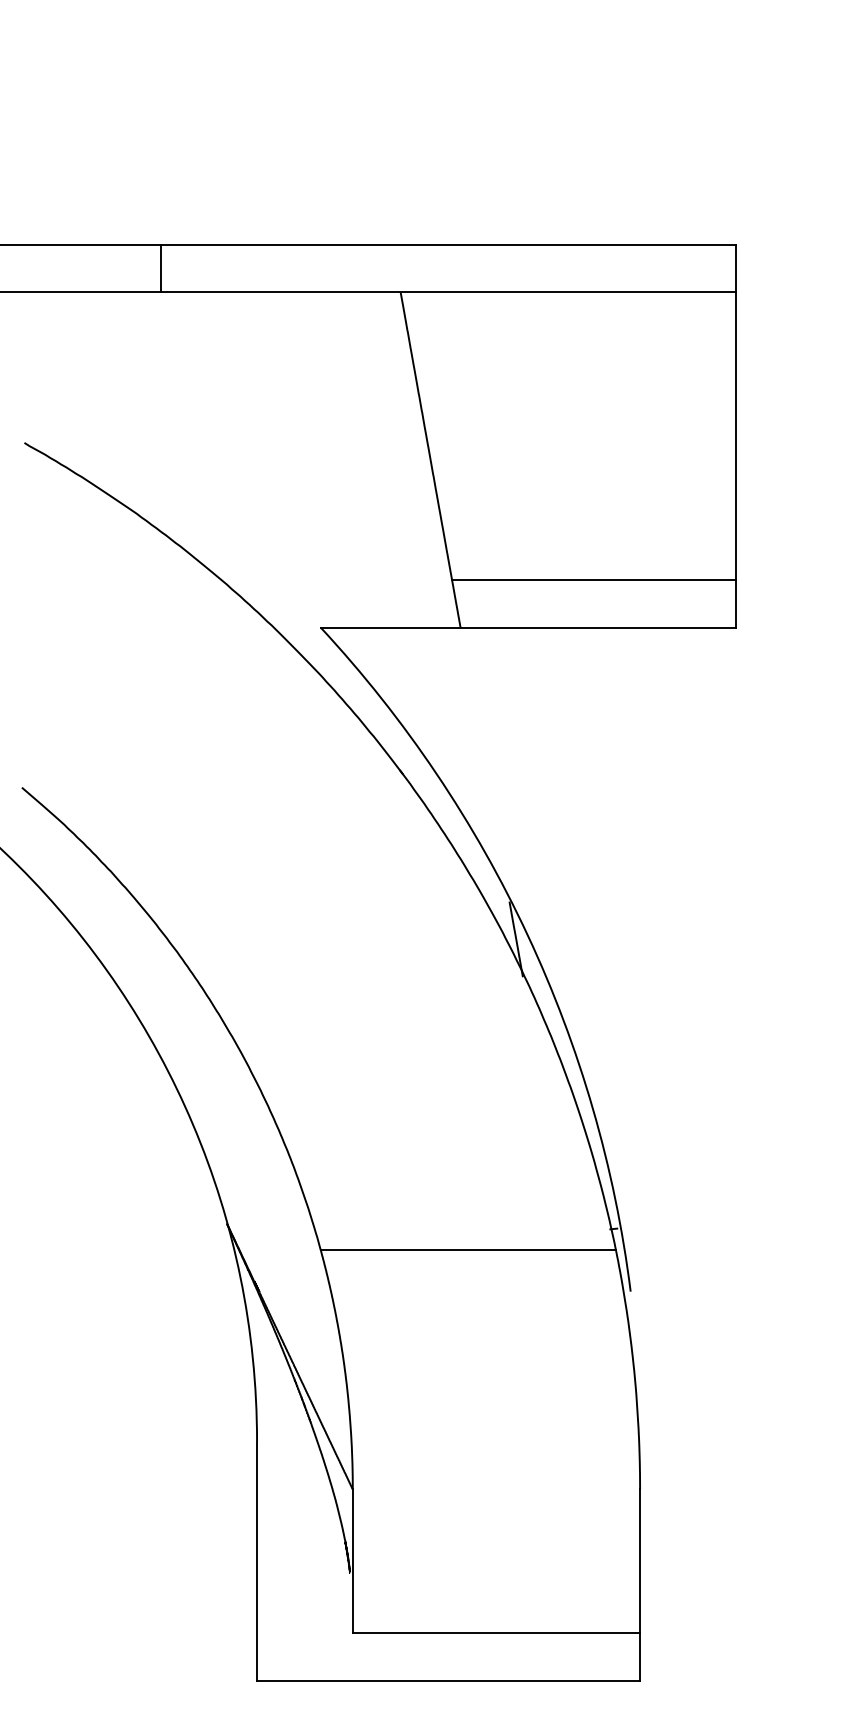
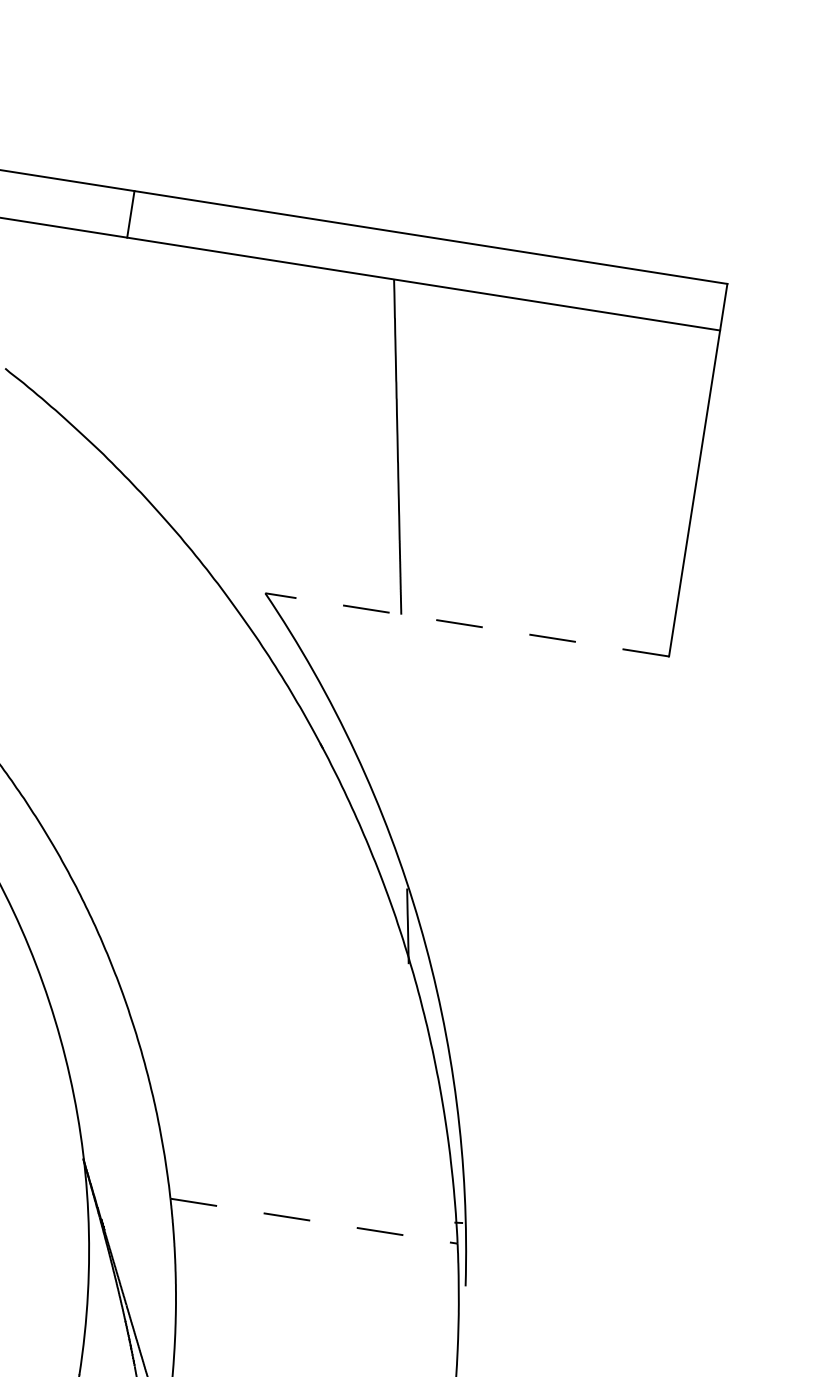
line: (161, 268) -> (131, 214), moved
line: (593, 579) -> (537, 588), removed
line: (528, 627) -> (467, 624), solid -> dashed
line: (468, 1250) -> (314, 1221), solid -> dashed

